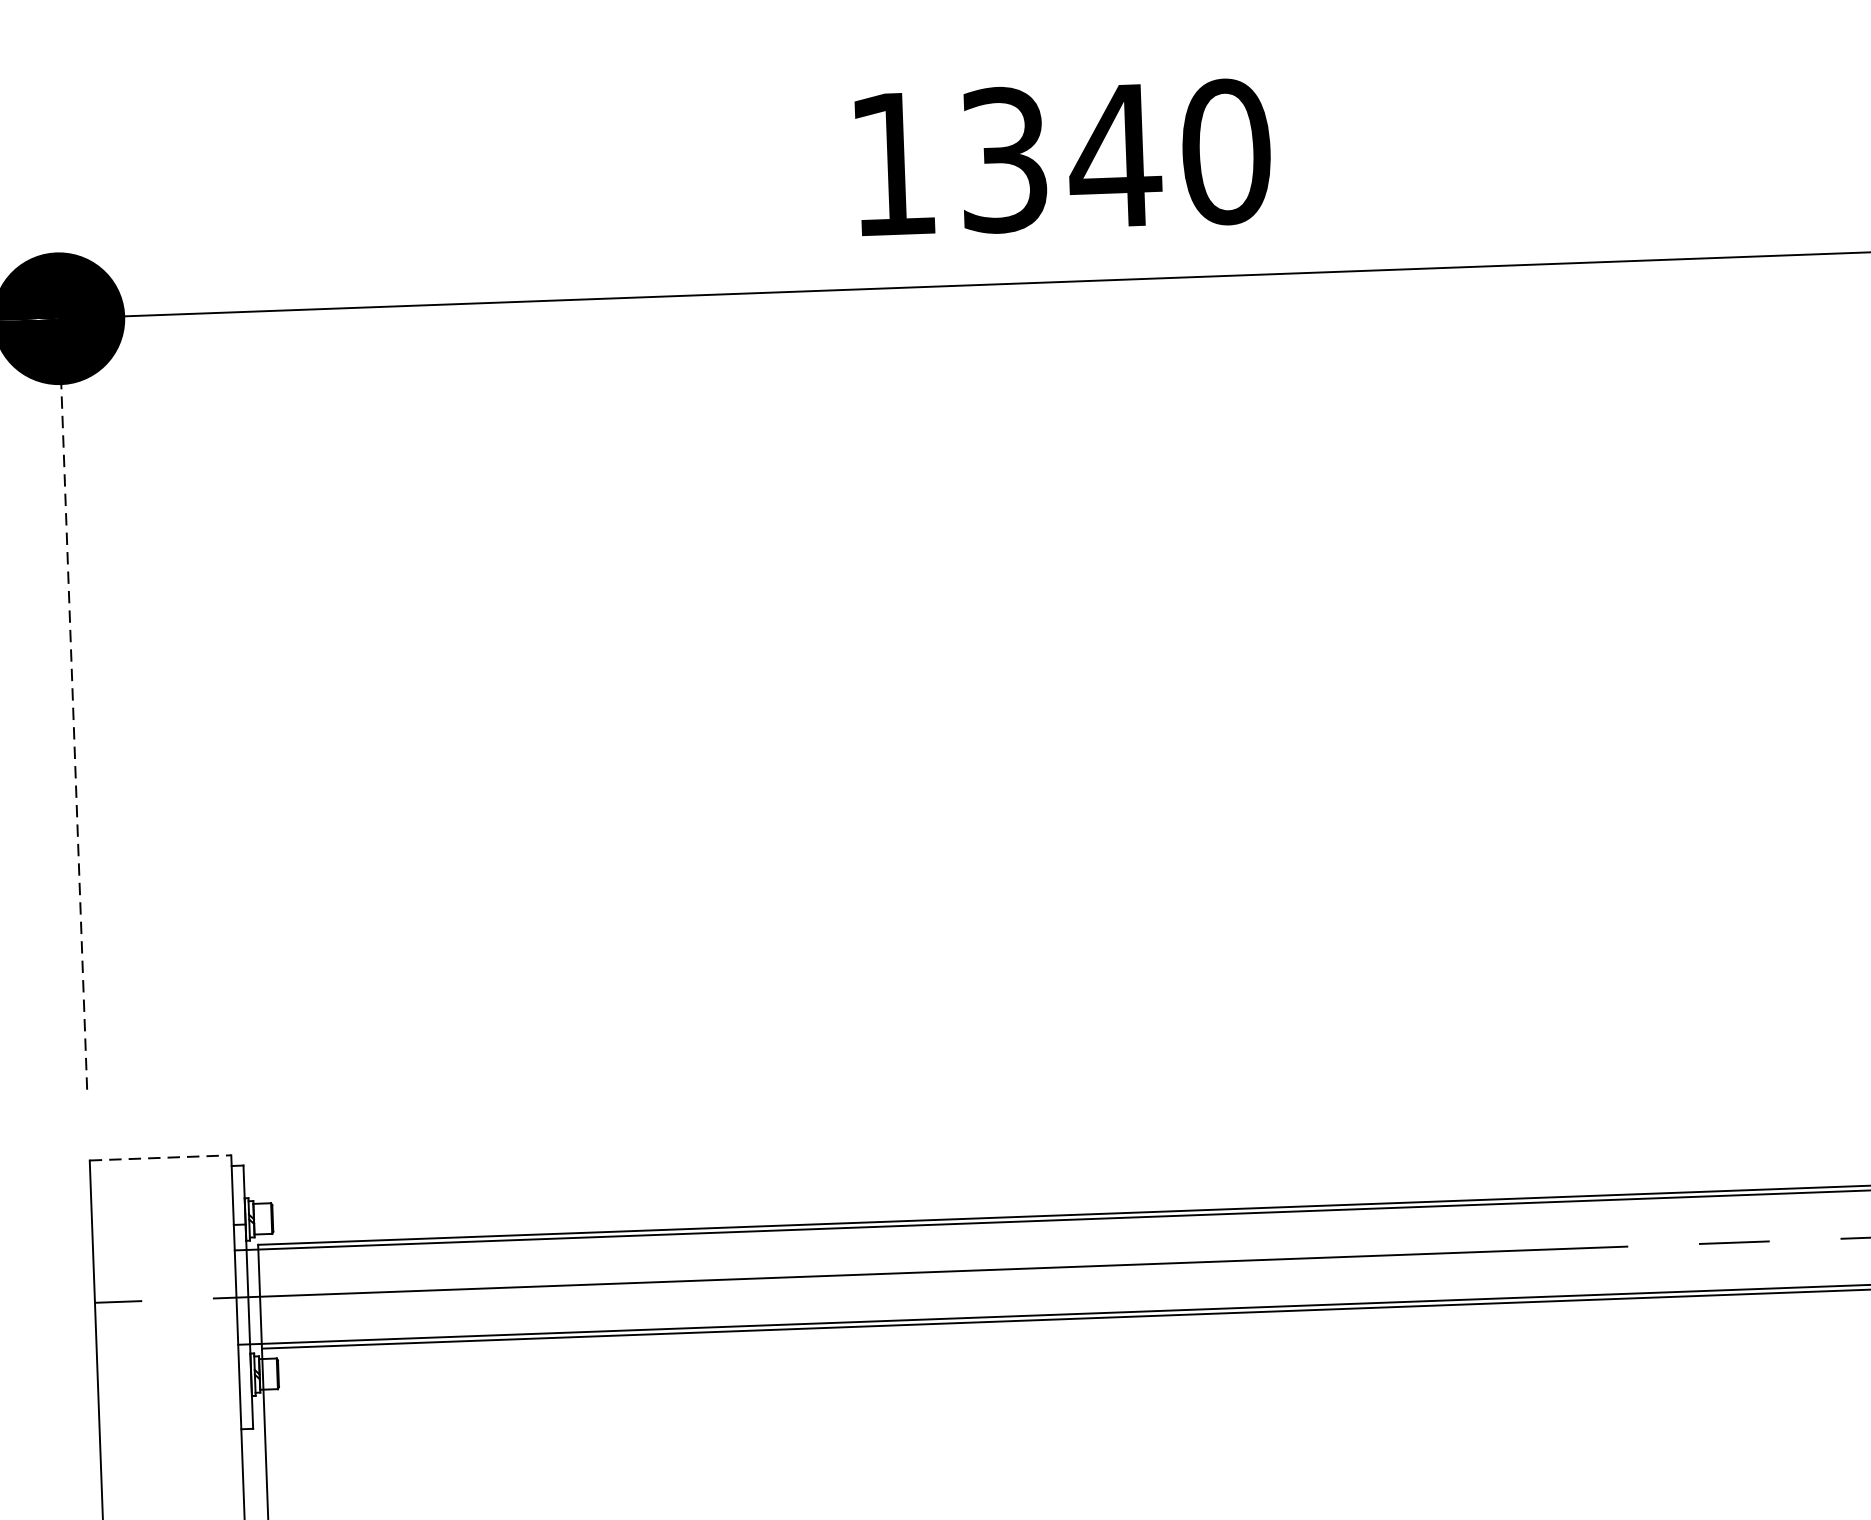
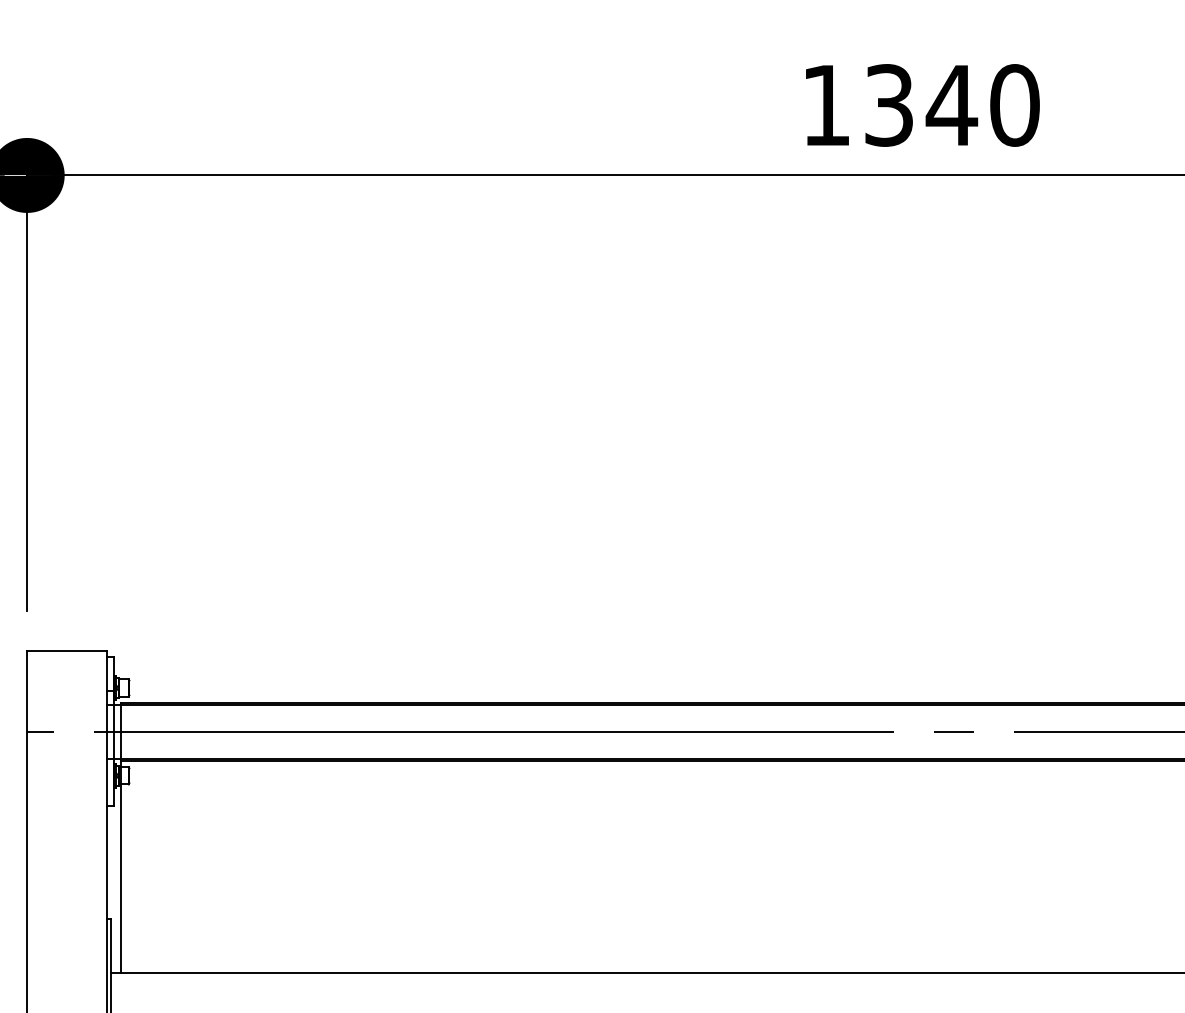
text: (1062, 158) -> (922, 105), moved
line: (73, 704) -> (27, 393), dashed -> solid
line: (161, 1158) -> (67, 651), dashed -> solid

